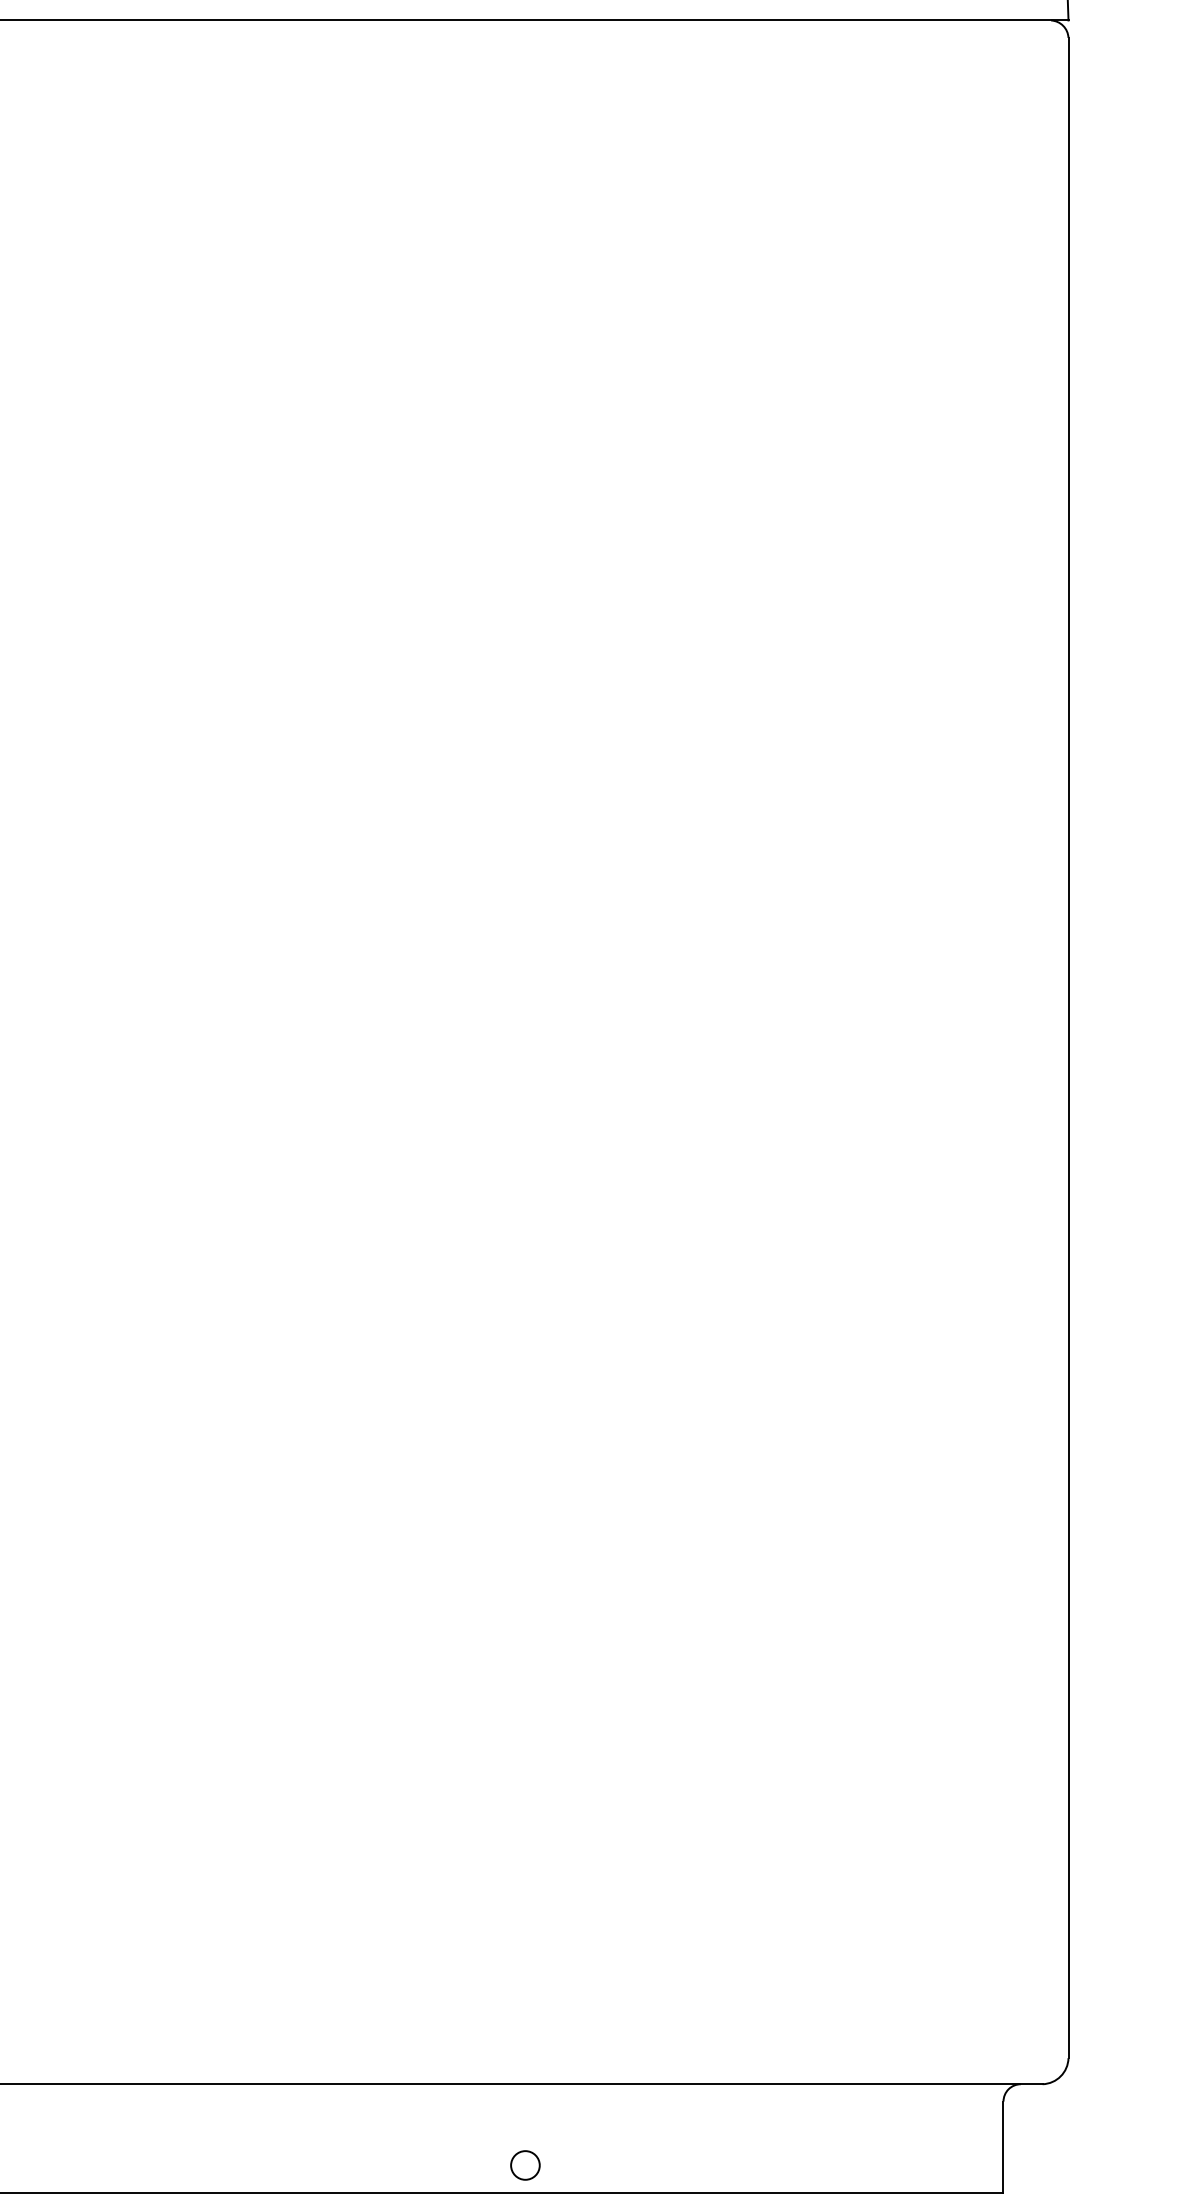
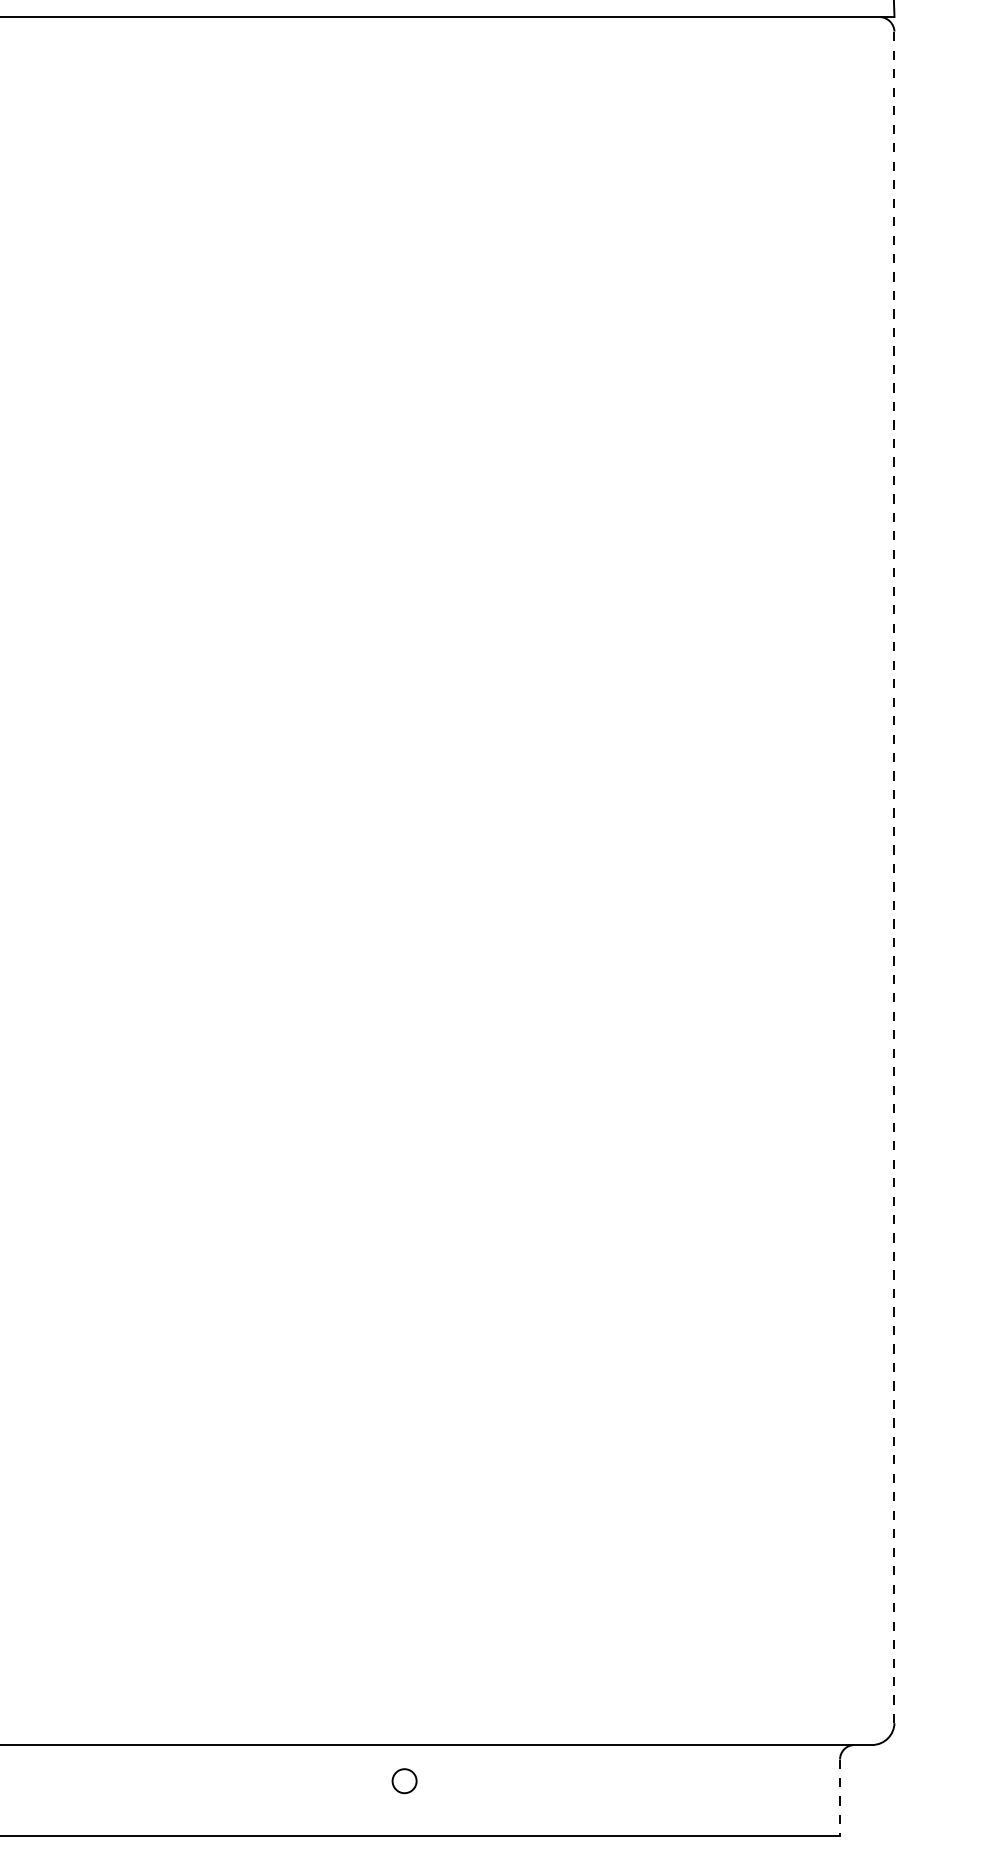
line: (1068, 1047) -> (894, 876), solid -> dashed
line: (1003, 2147) -> (840, 1797), solid -> dashed
circle: (525, 2165) -> (404, 1781), moved

